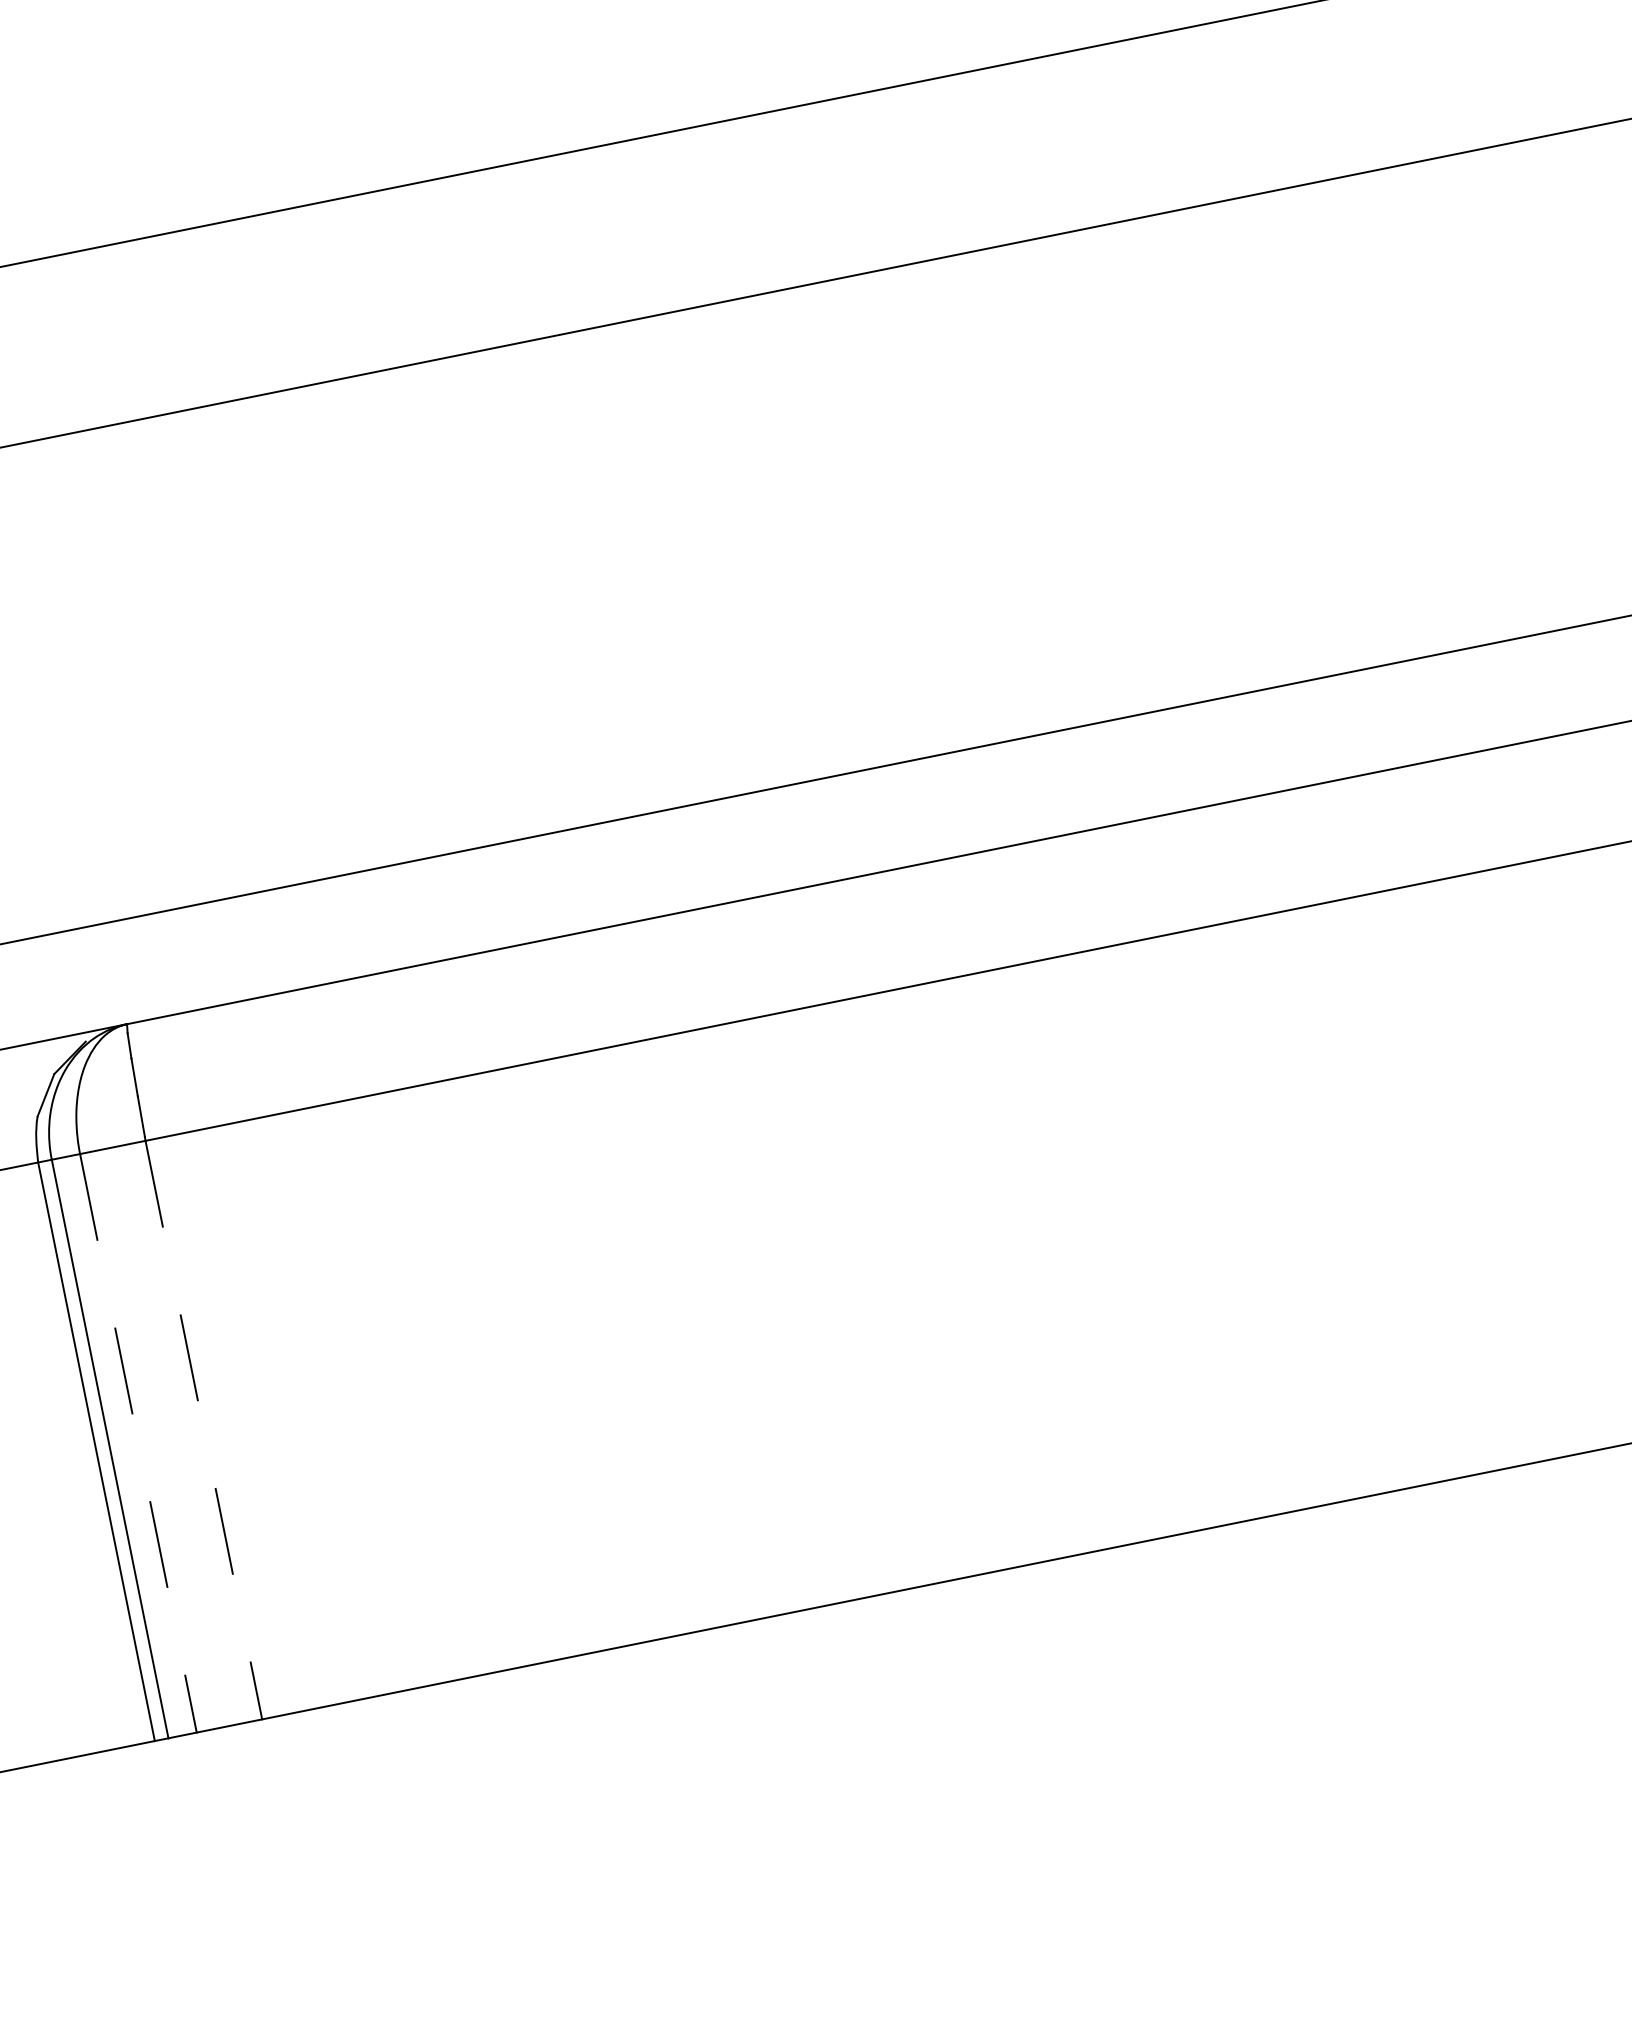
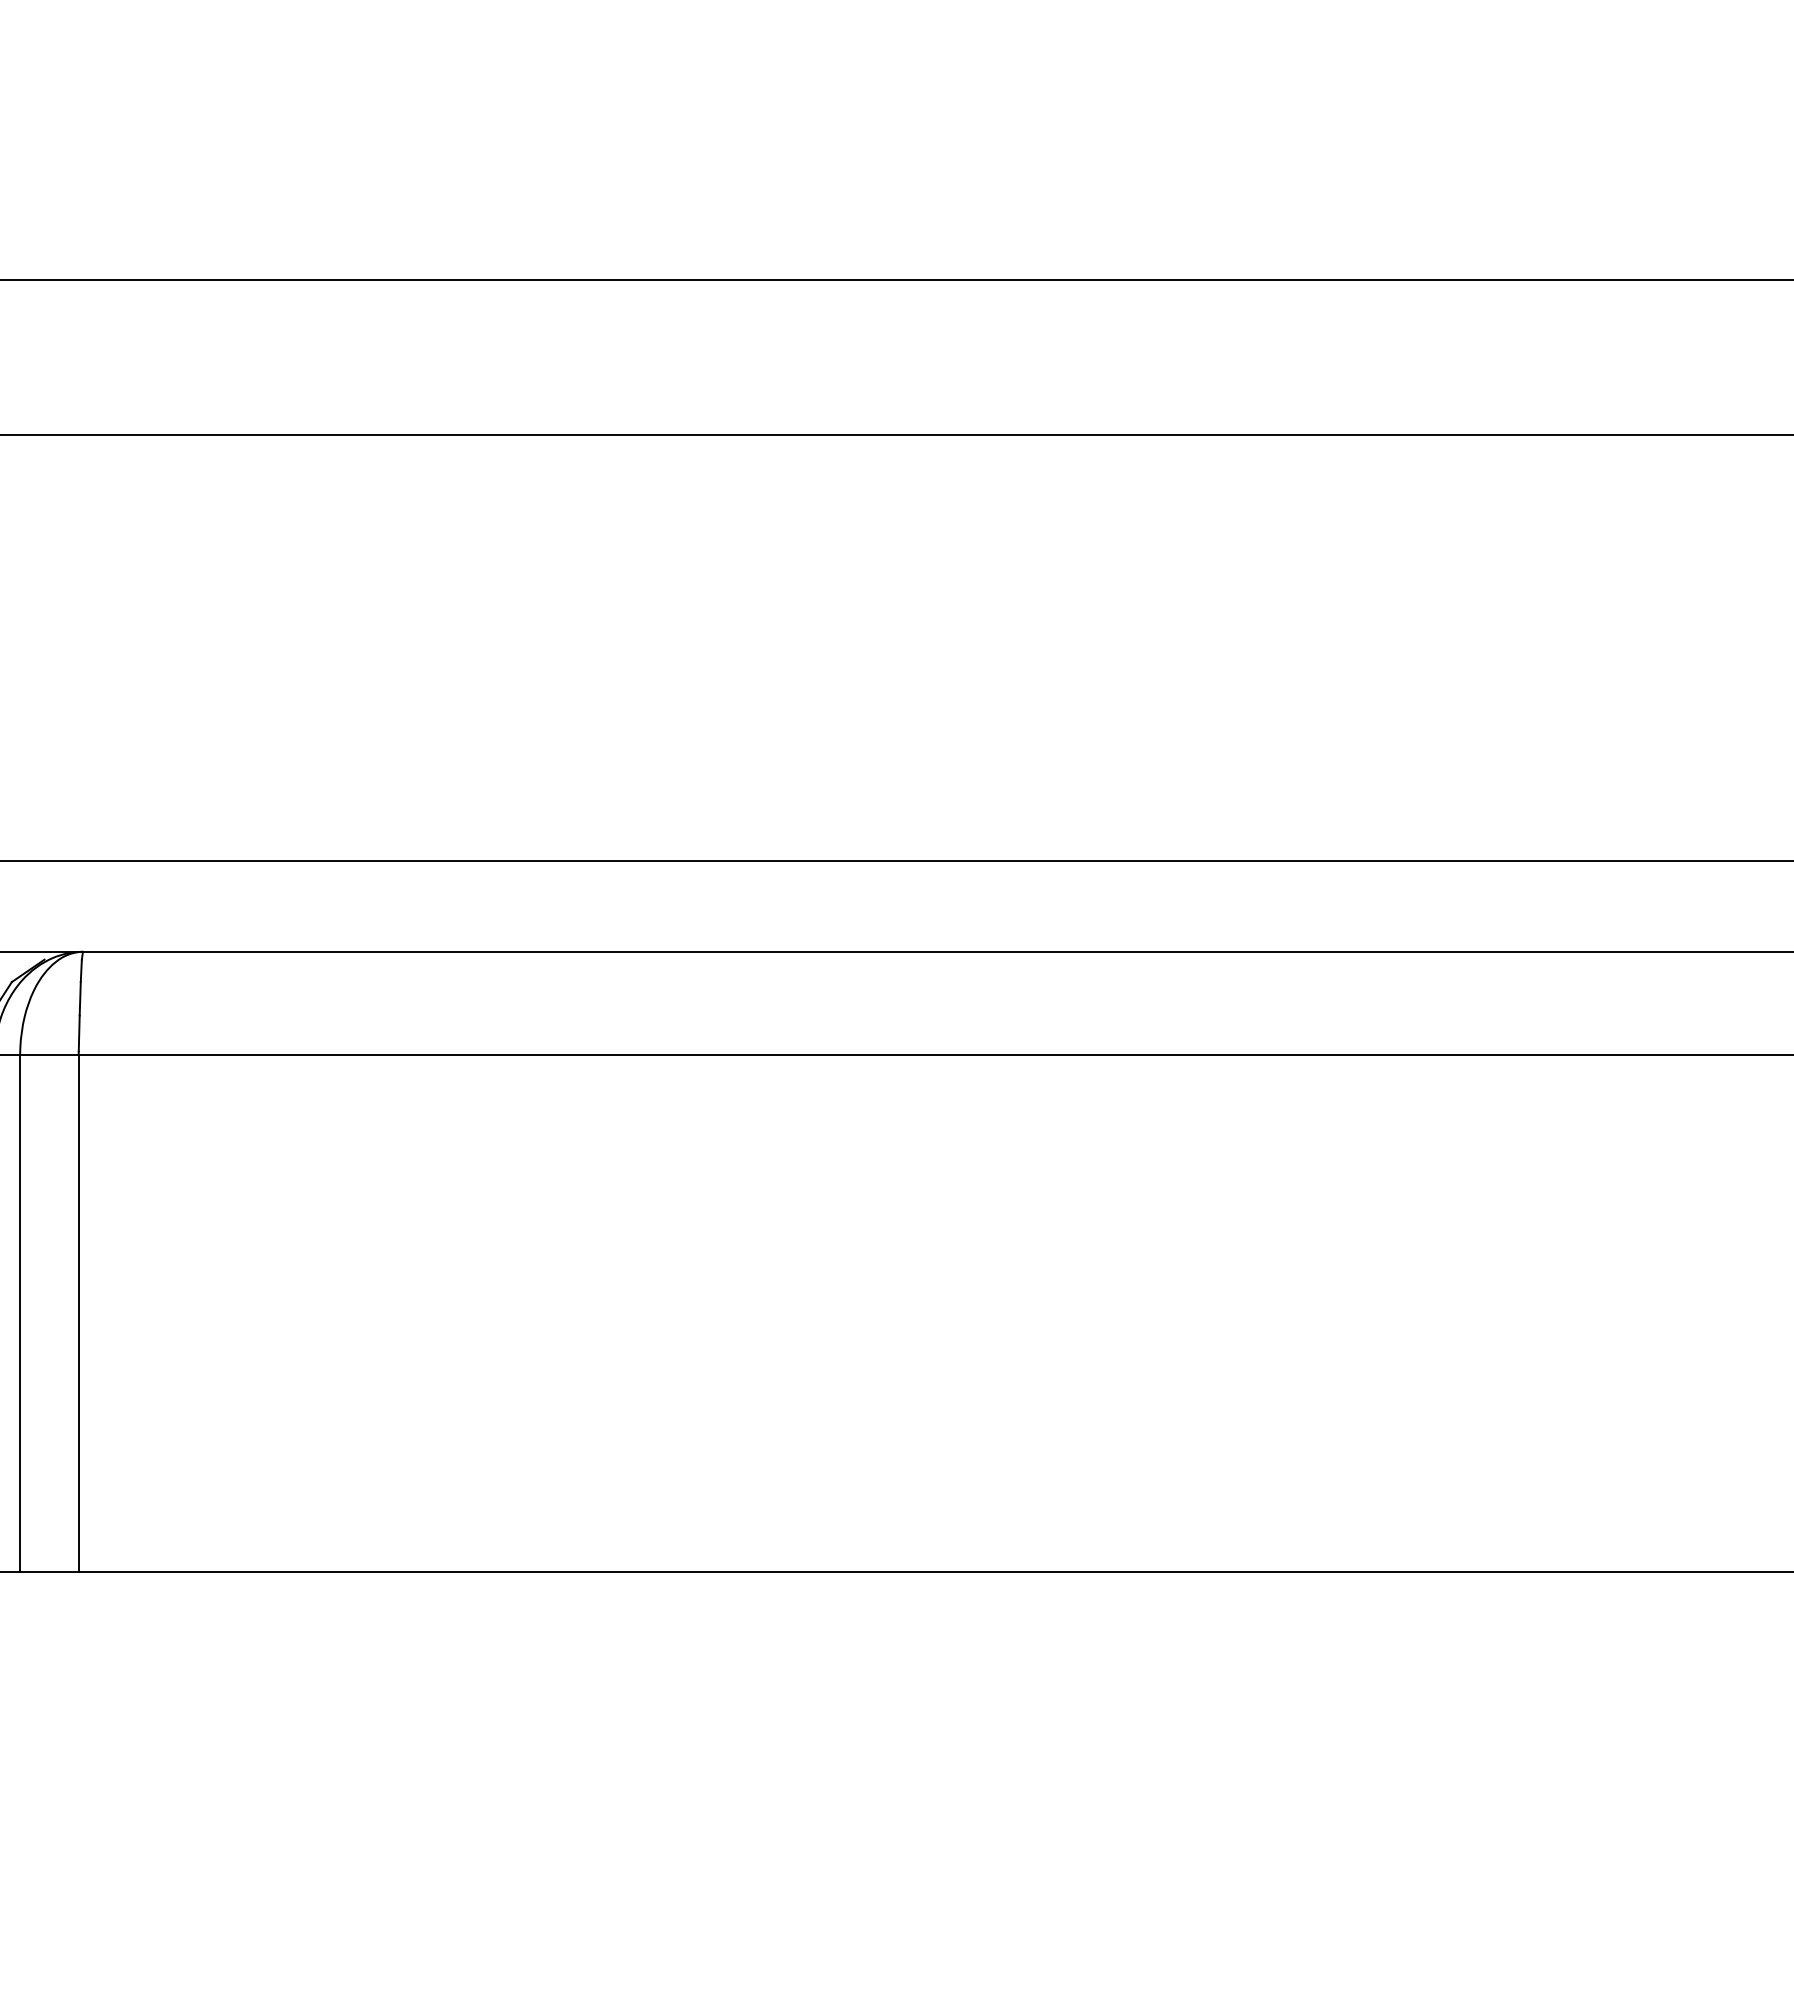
line: (203, 1430) -> (78, 1313), dashed -> solid
line: (138, 1443) -> (20, 1313), dashed -> solid

